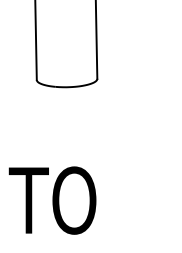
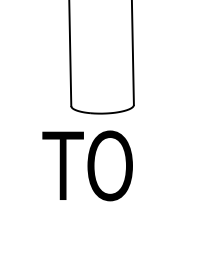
text: (52, 200) -> (87, 165), moved

